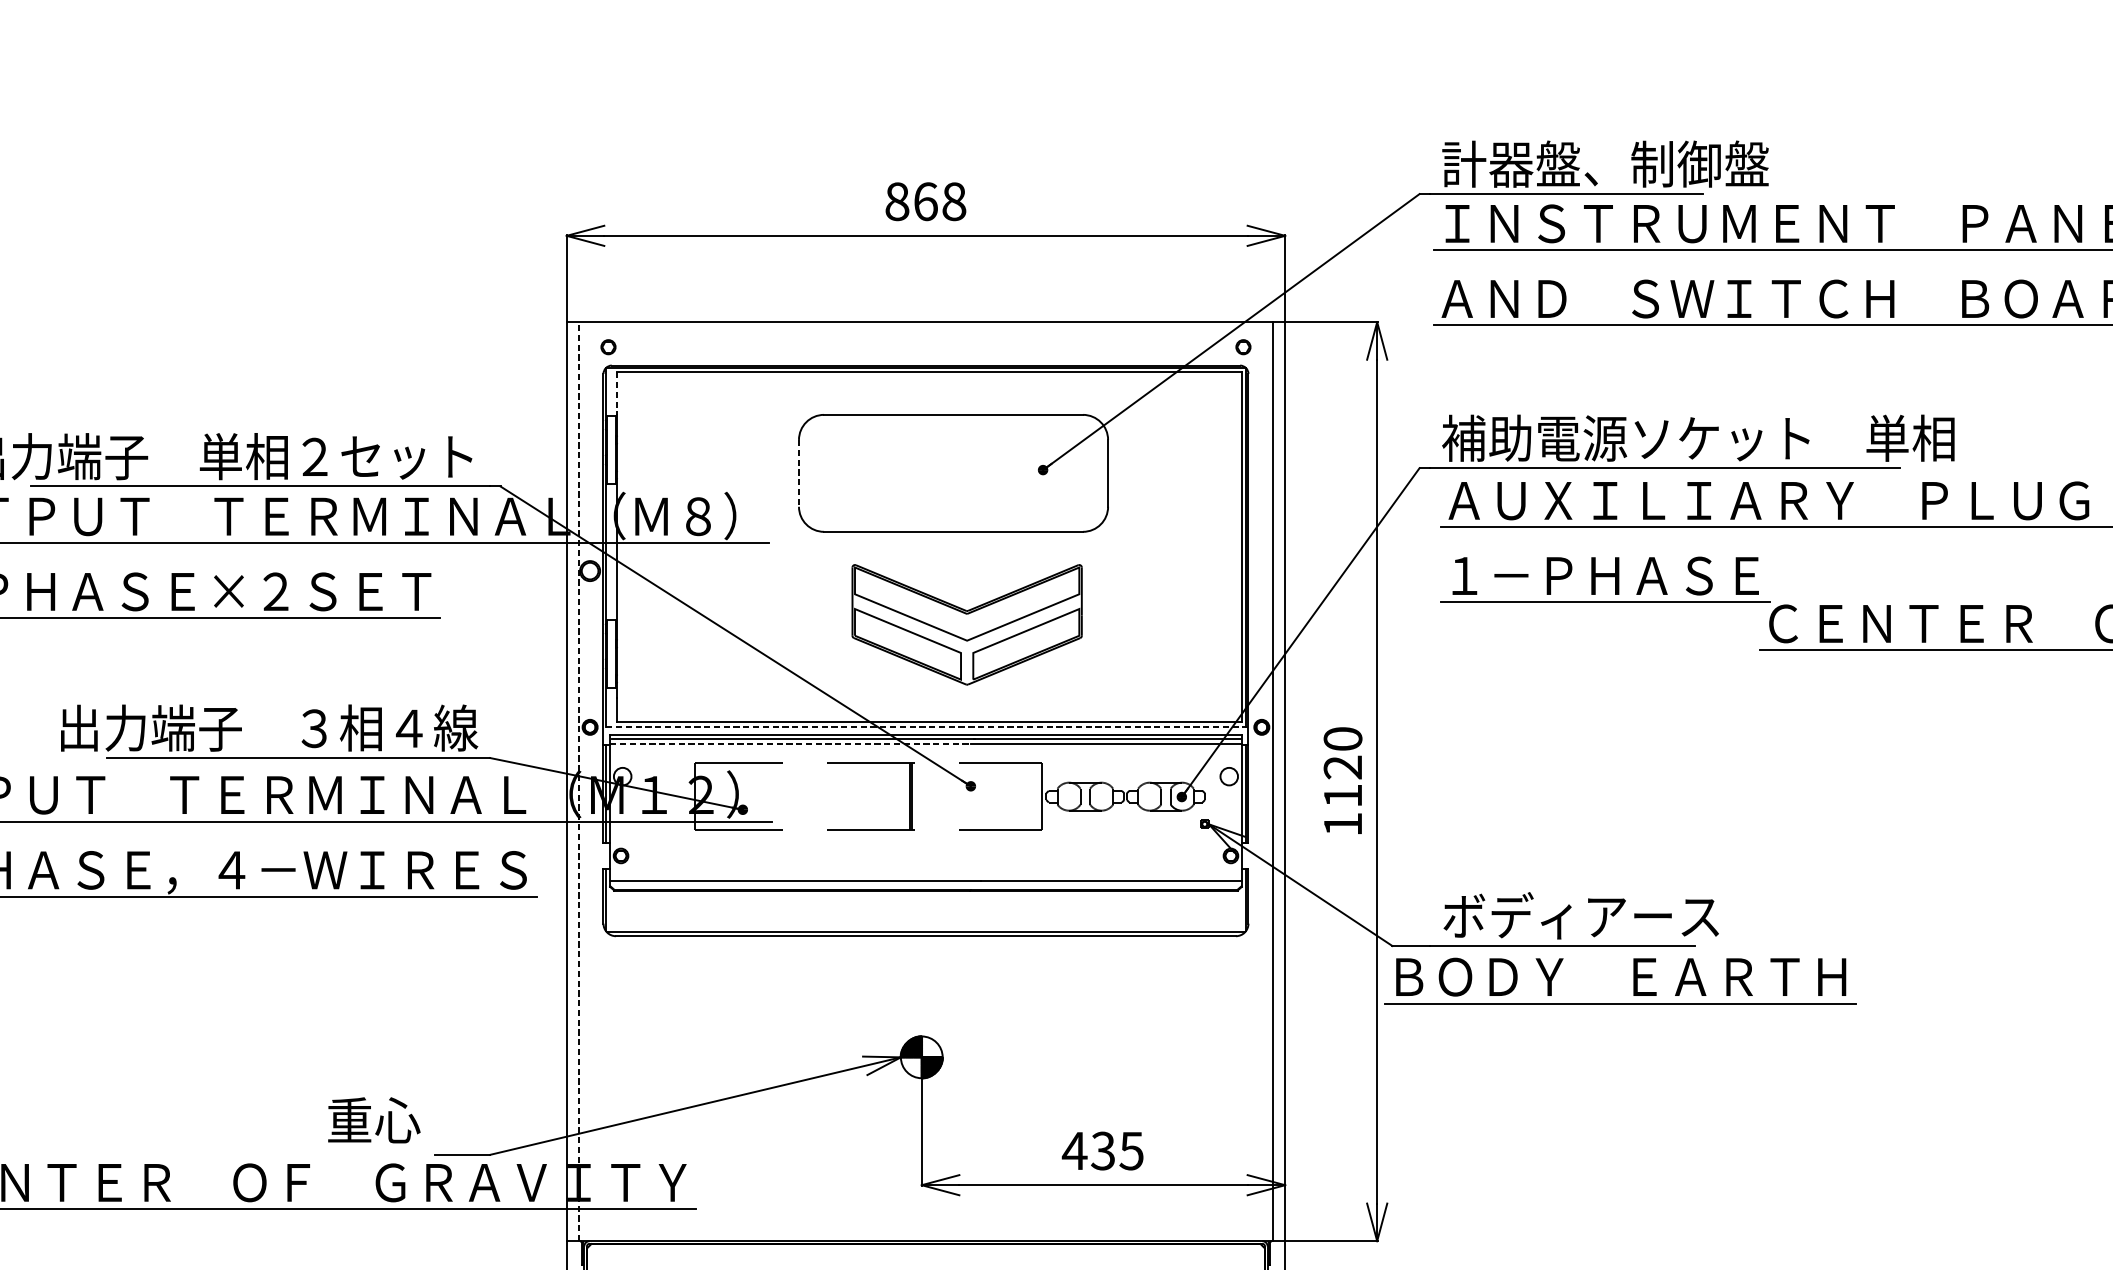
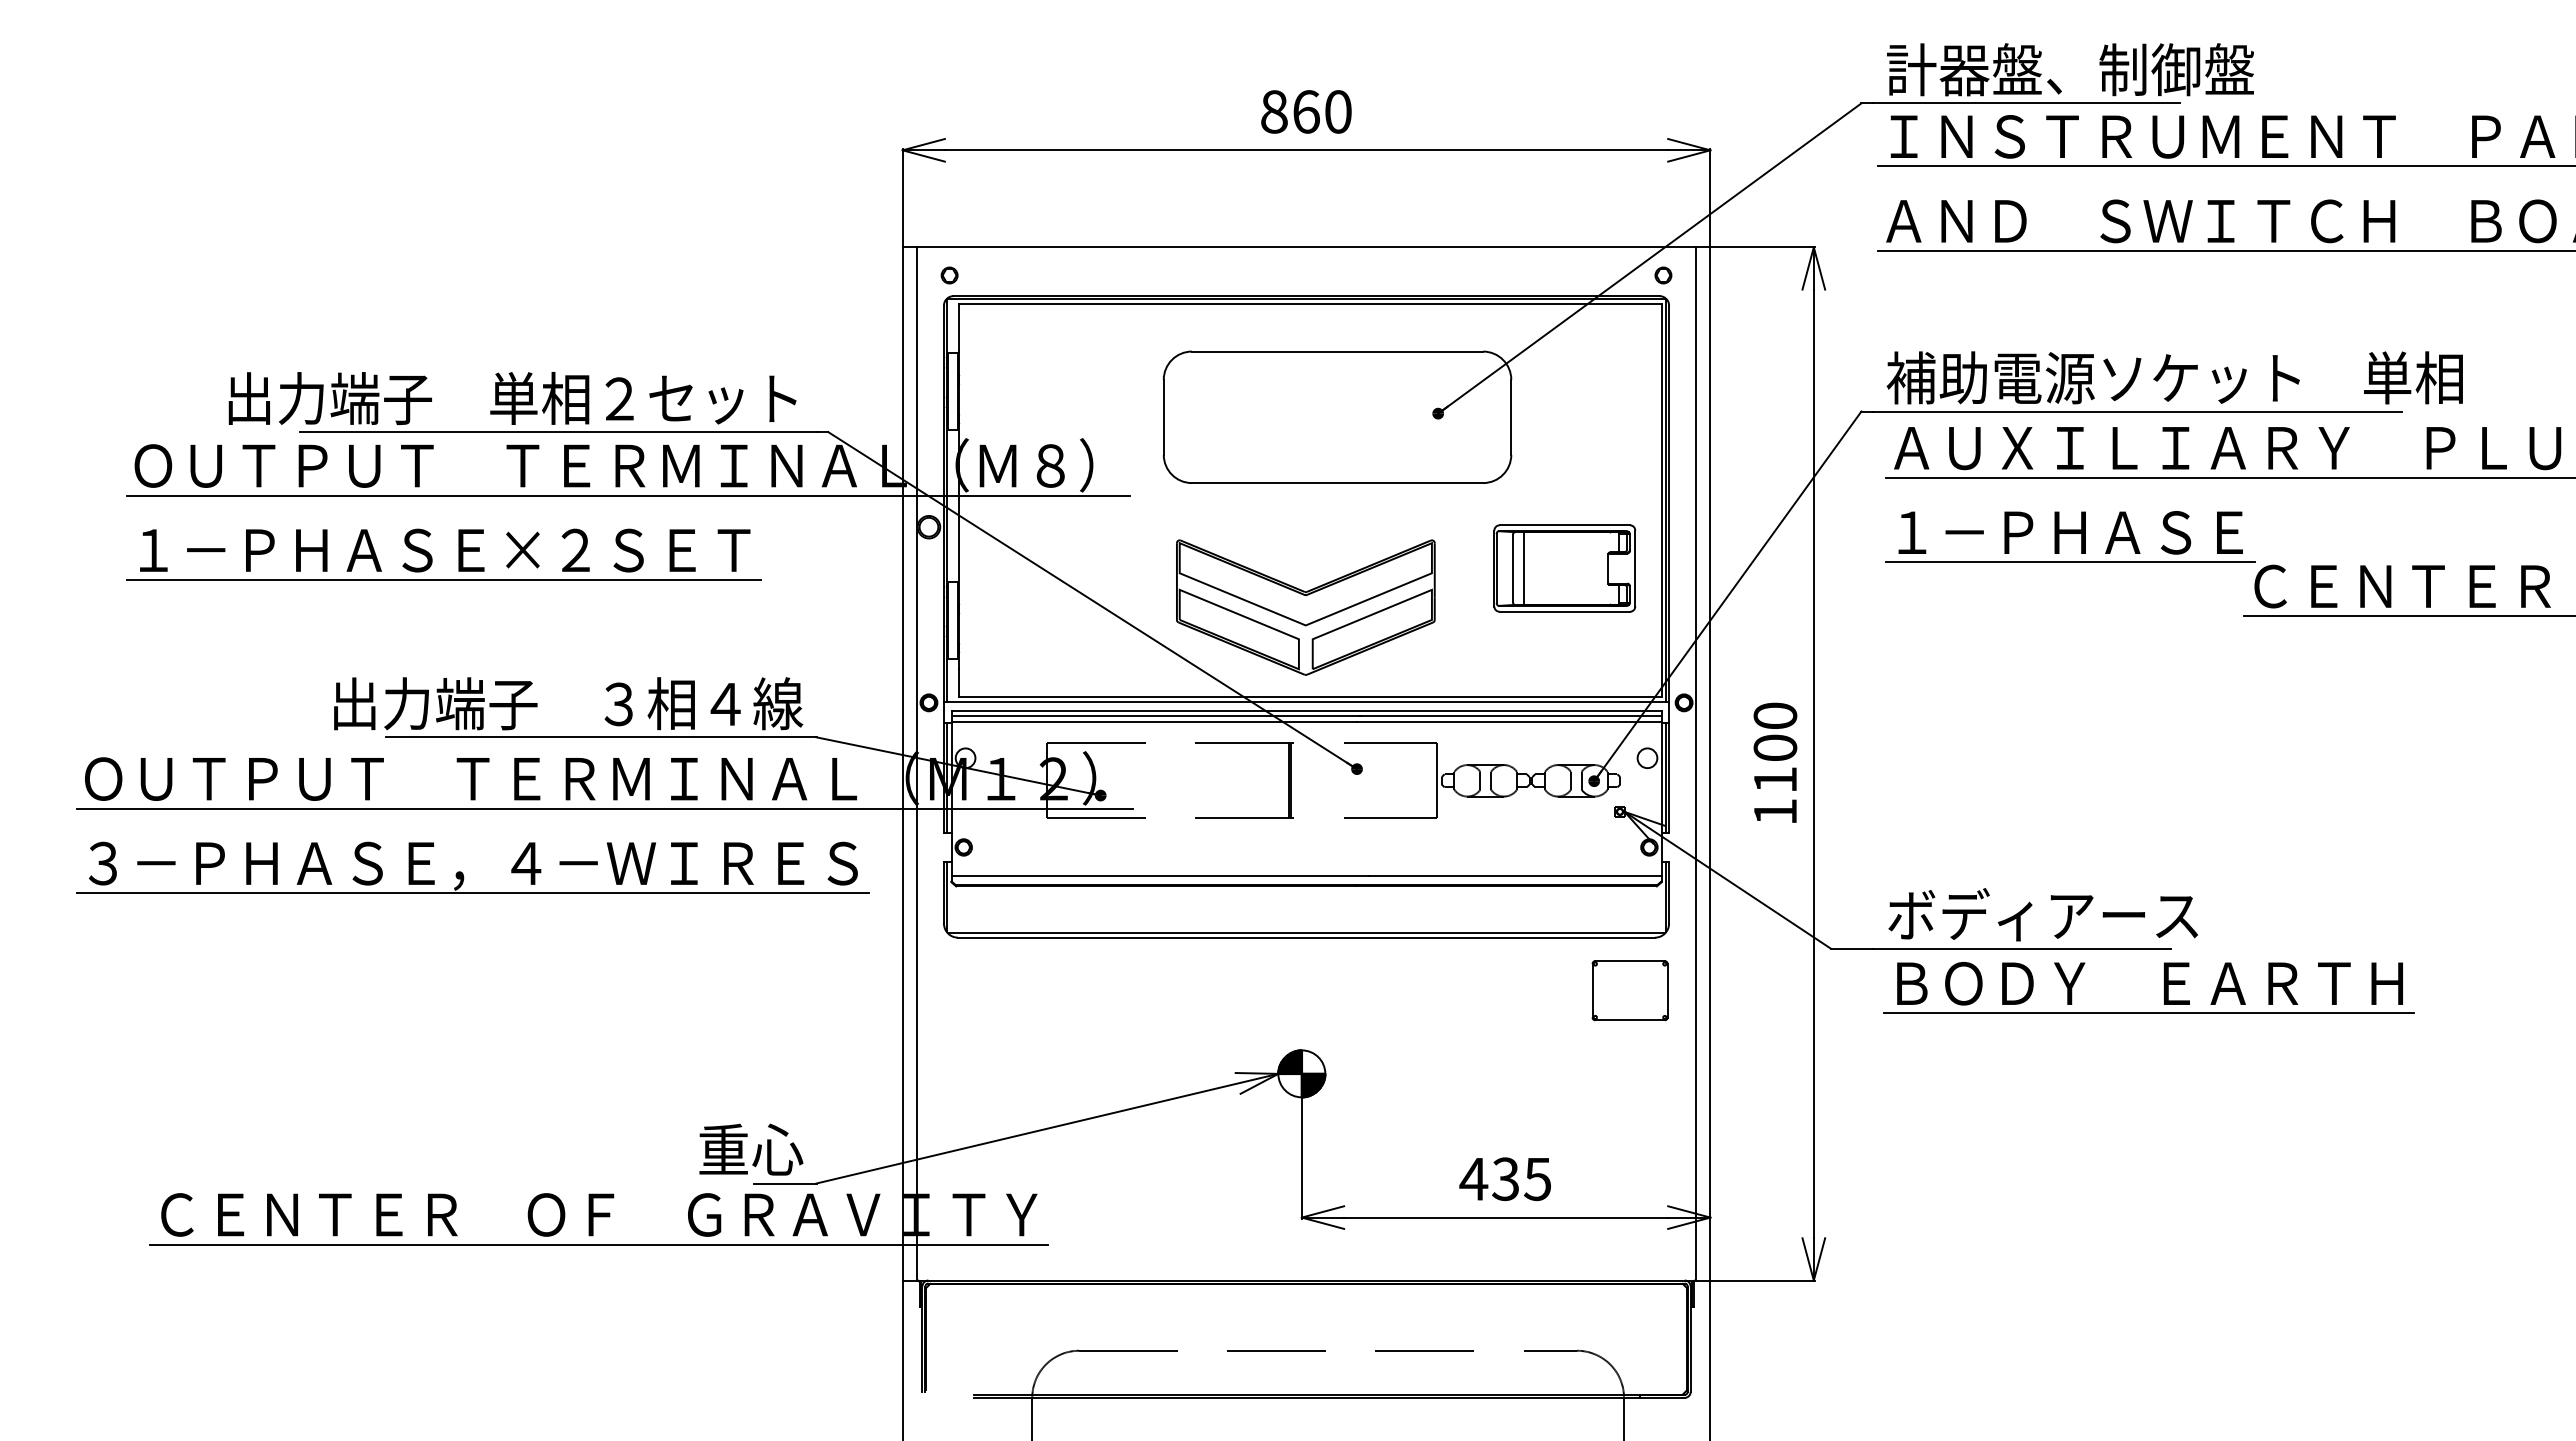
text: (954, 201) -> (1338, 111), 868 -> 860
line: (617, 394) -> (959, 328), dashed -> solid
line: (798, 473) -> (1163, 417), dashed -> solid
part: (1155, 607) -> (1564, 568), added
part: (966, 624) -> (1305, 607), moved
line: (925, 726) -> (1306, 701), dashed -> solid
line: (790, 743) -> (1154, 721), dashed -> solid
text: (1343, 767) -> (1775, 747), 1120 -> 1100
line: (579, 781) -> (916, 763), dashed -> solid
part: (1633, 980) -> (2164, 987), moved
part: (1213, 983) -> (1629, 990), added
text: (374, 1120) -> (751, 1149), moved

